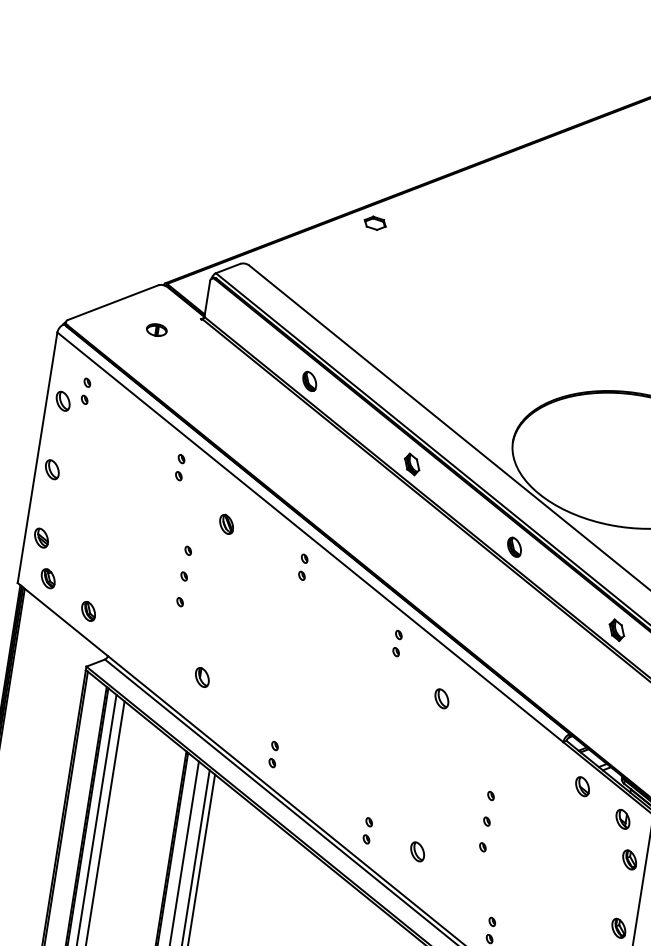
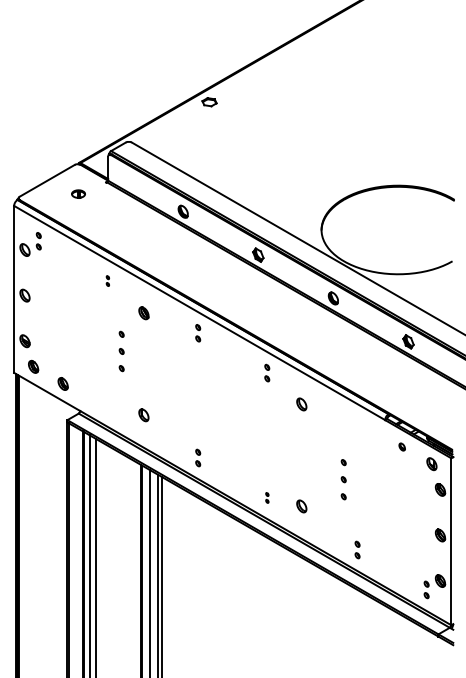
part: (179, 466) -> (107, 280), size x0.6
part: (581, 785) -> (401, 446), size x0.6
part: (368, 830) -> (267, 497), size x0.6

